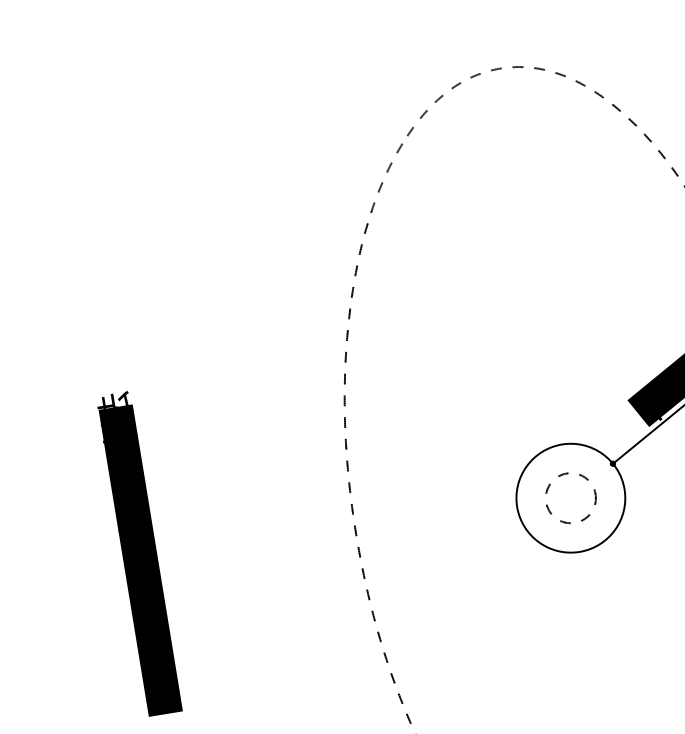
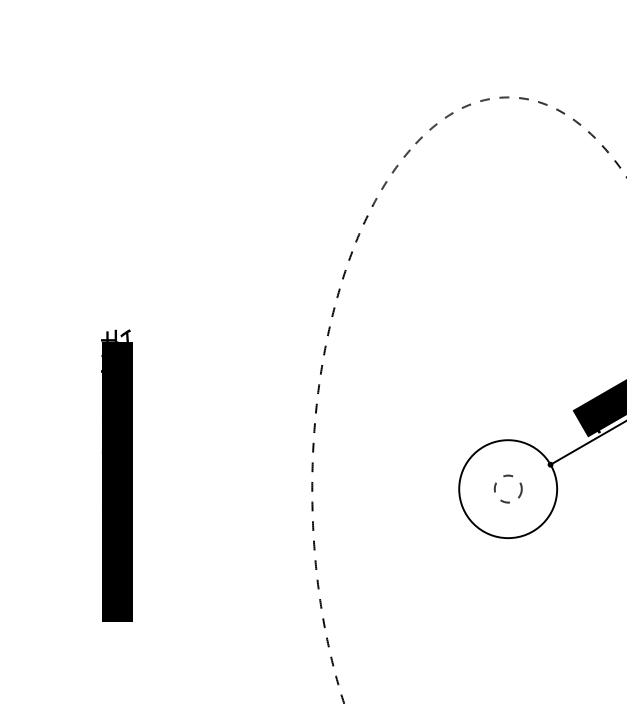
circle: (571, 497) -> (508, 488), size x0.6

